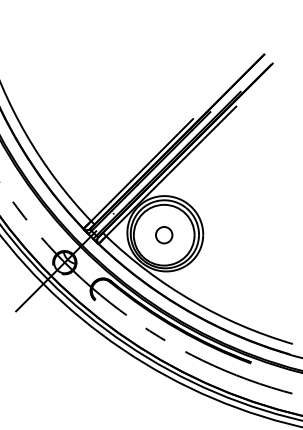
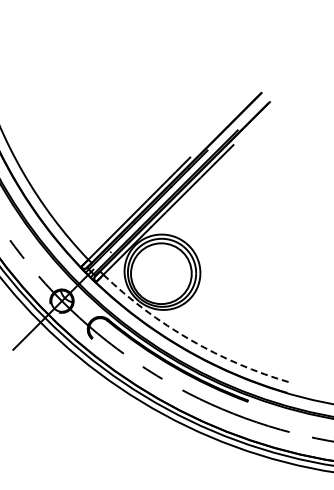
circle: (164, 235) -> (161, 273), removed
arc: (193, 301) -> (190, 339), solid -> dashed

